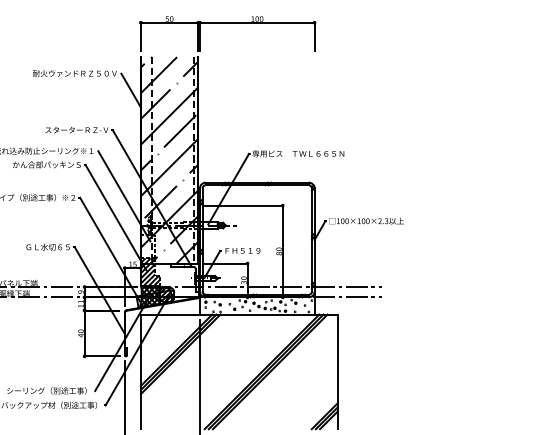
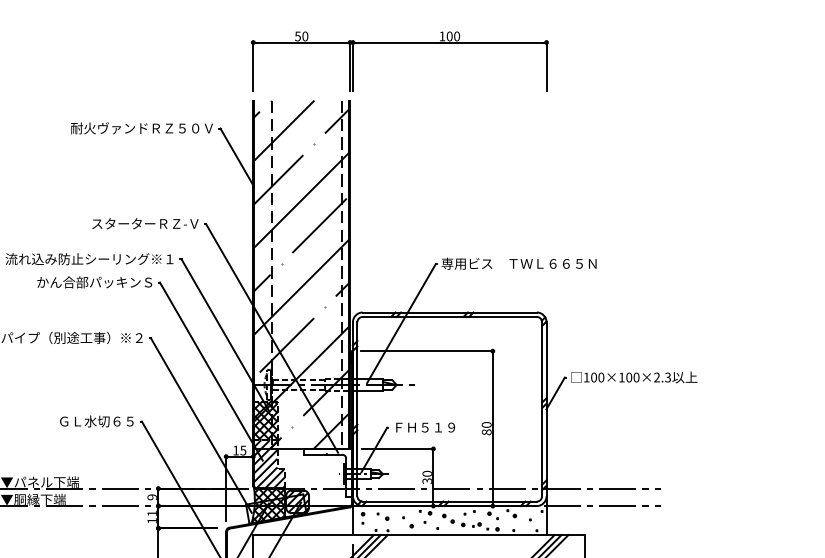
hatch: (147, 246) -> (264, 420), added

